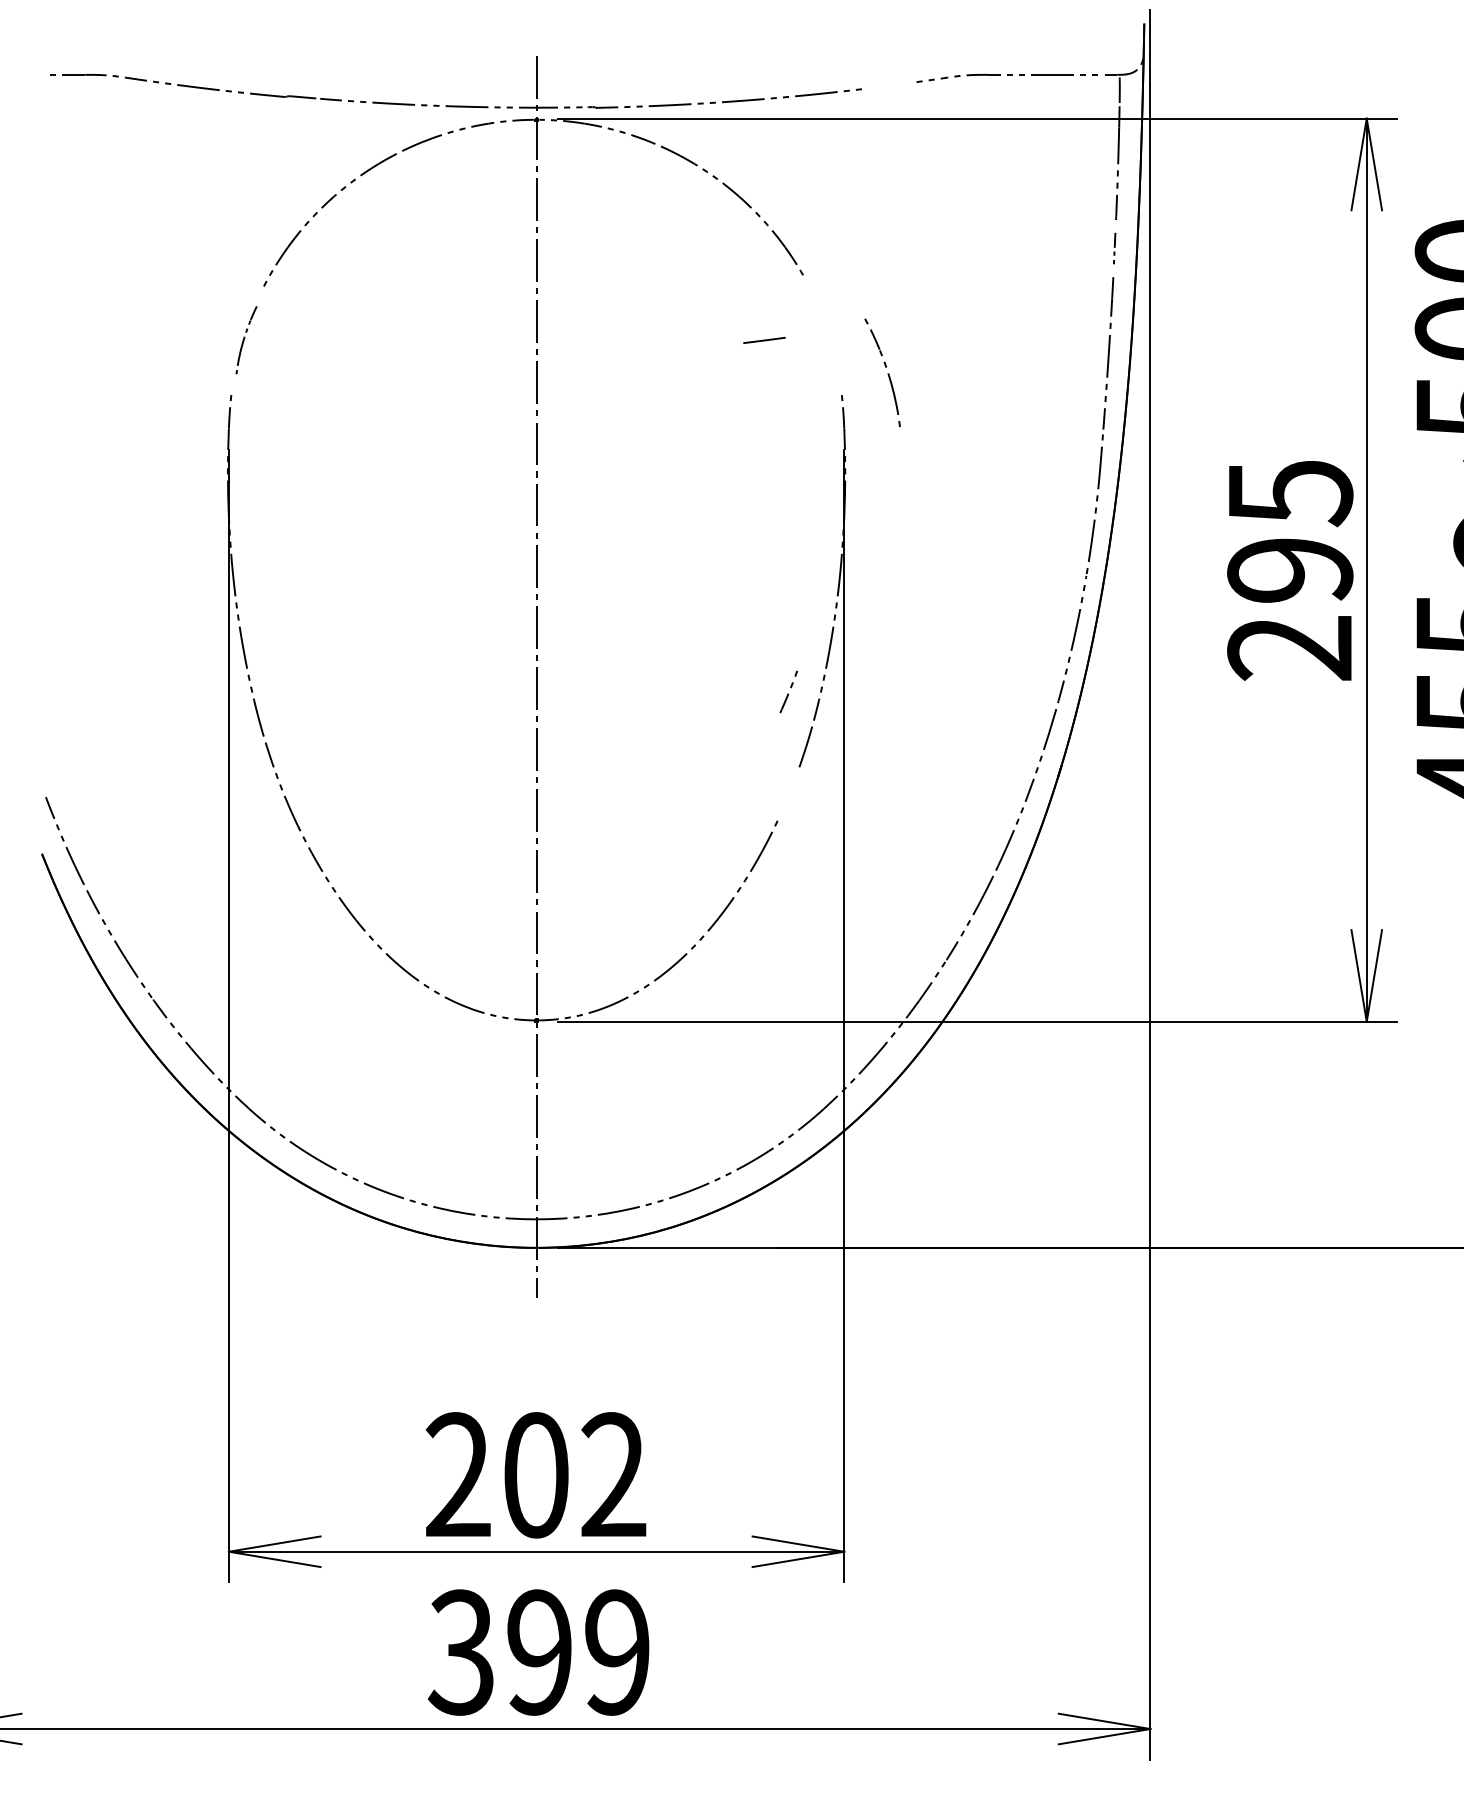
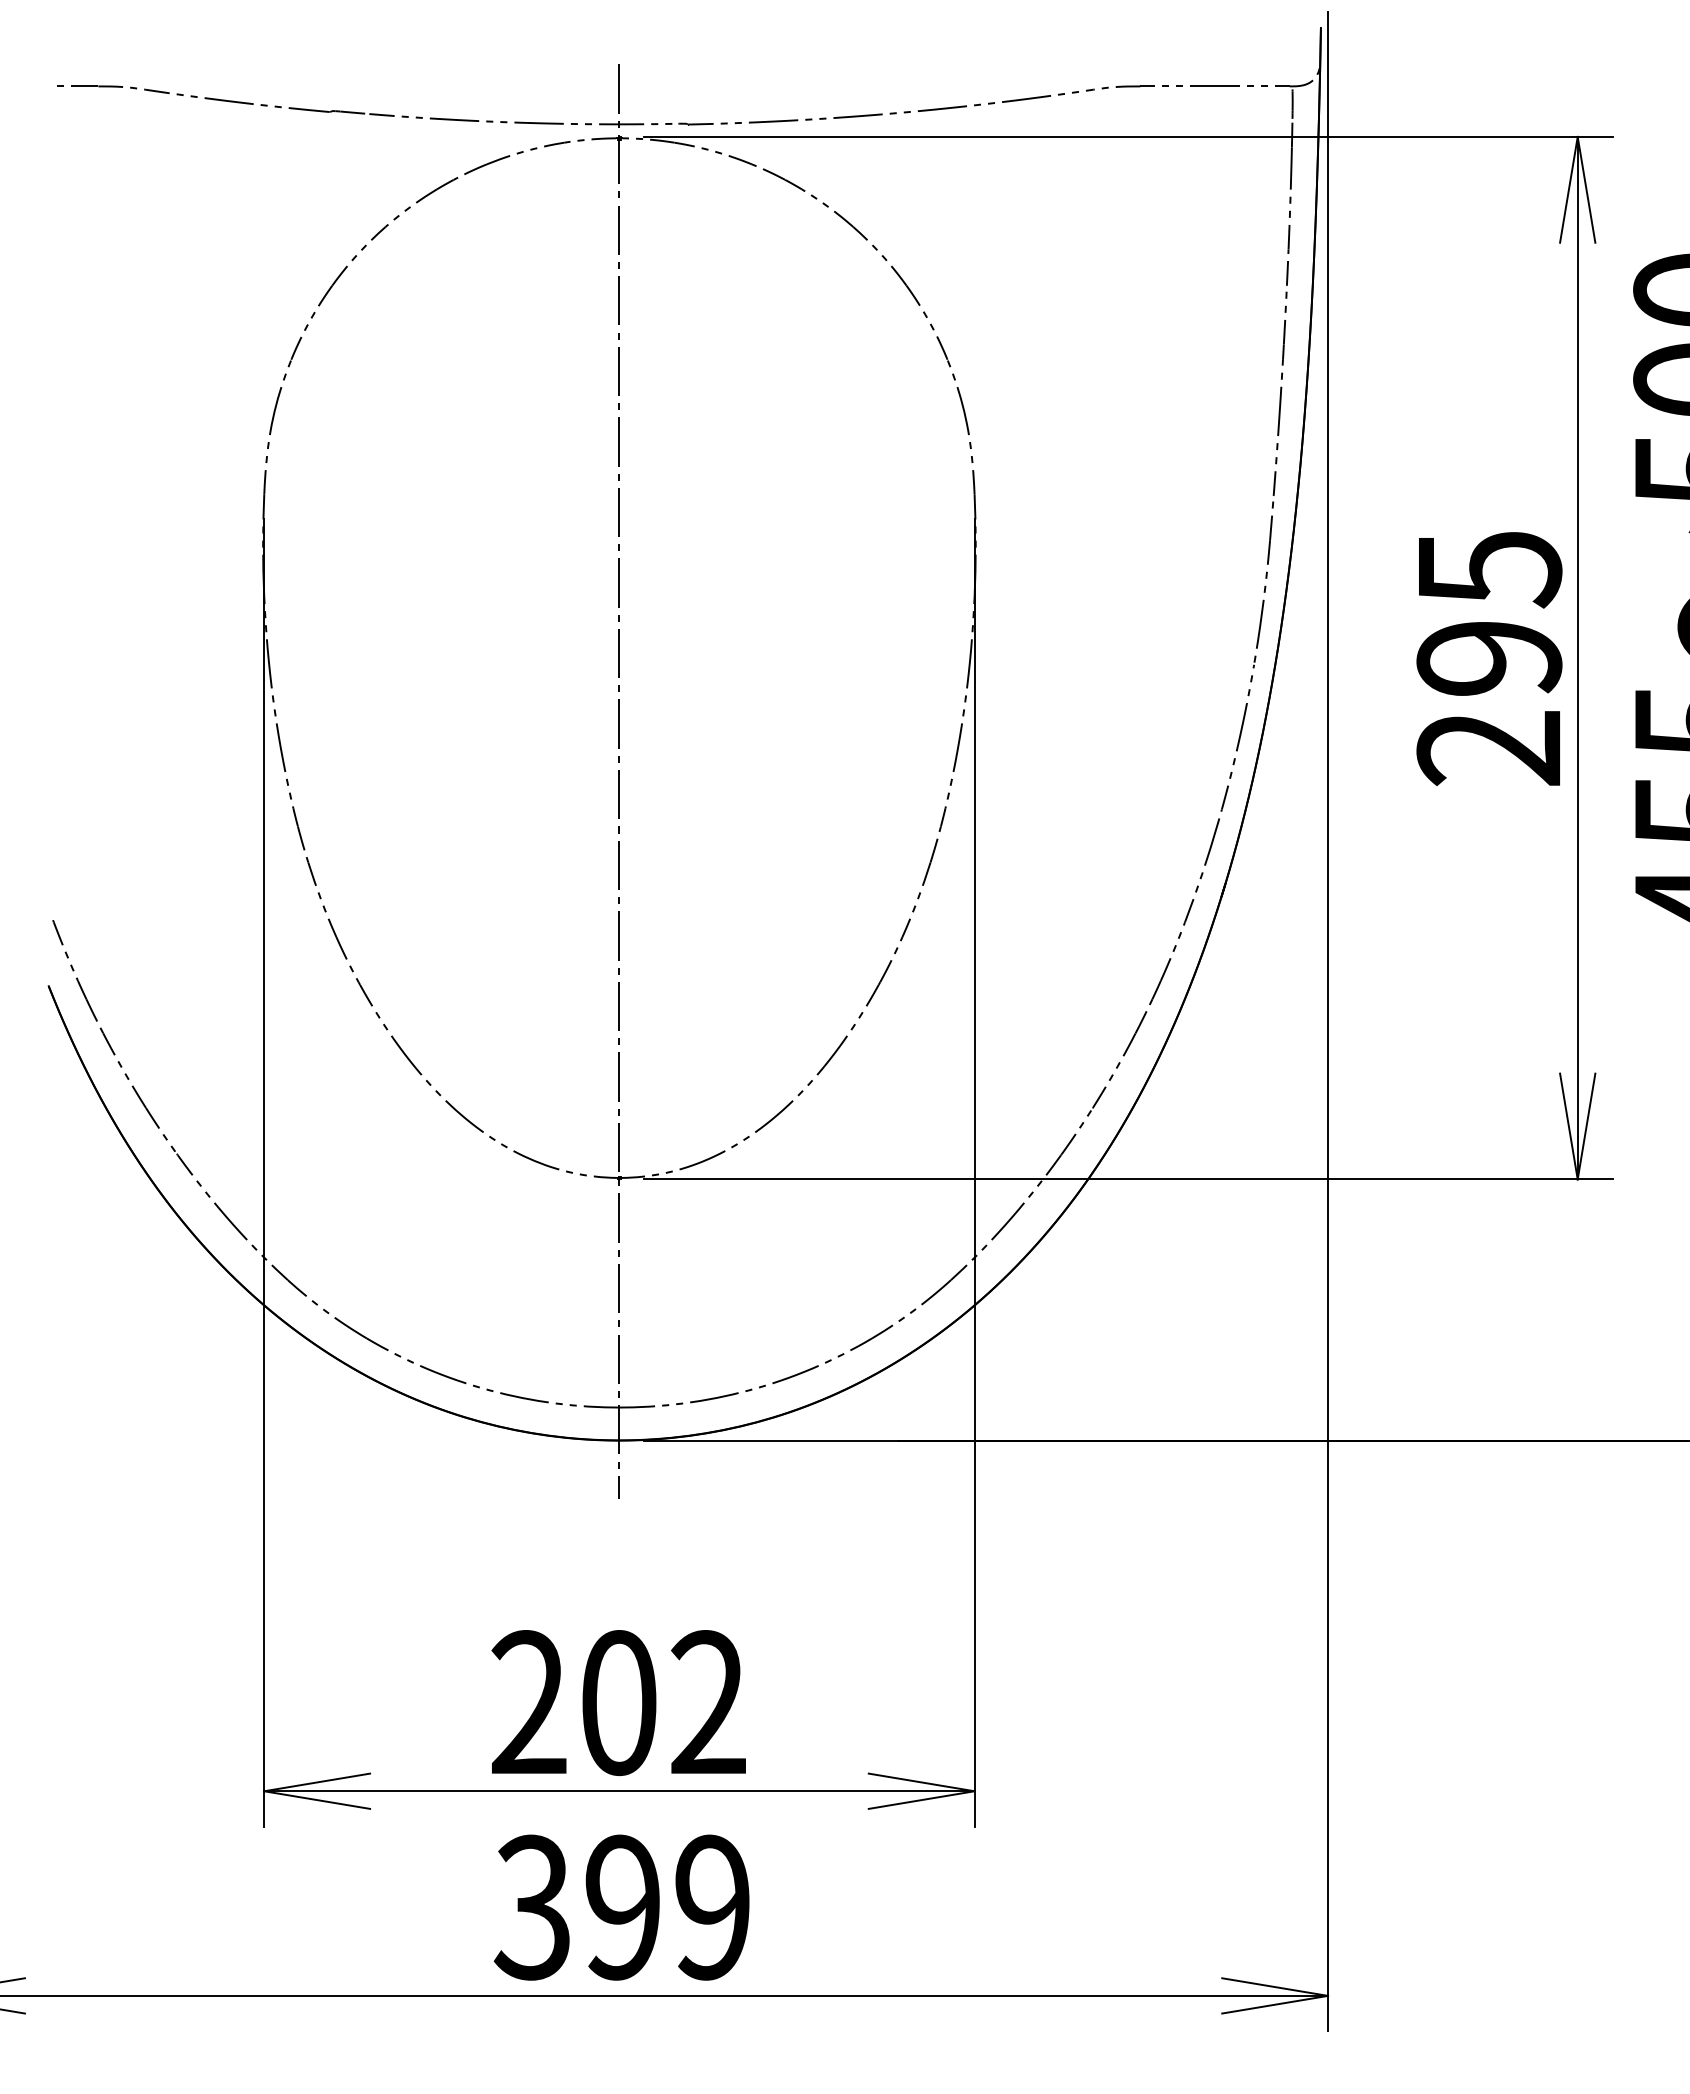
part: (1114, 248) -> (1286, 286), size x1.43
part: (246, 340) -> (284, 392), size x1.43
line: (764, 340) -> (1026, 98), moved
part: (887, 373) -> (956, 387), moved
part: (788, 691) -> (910, 916), moved

